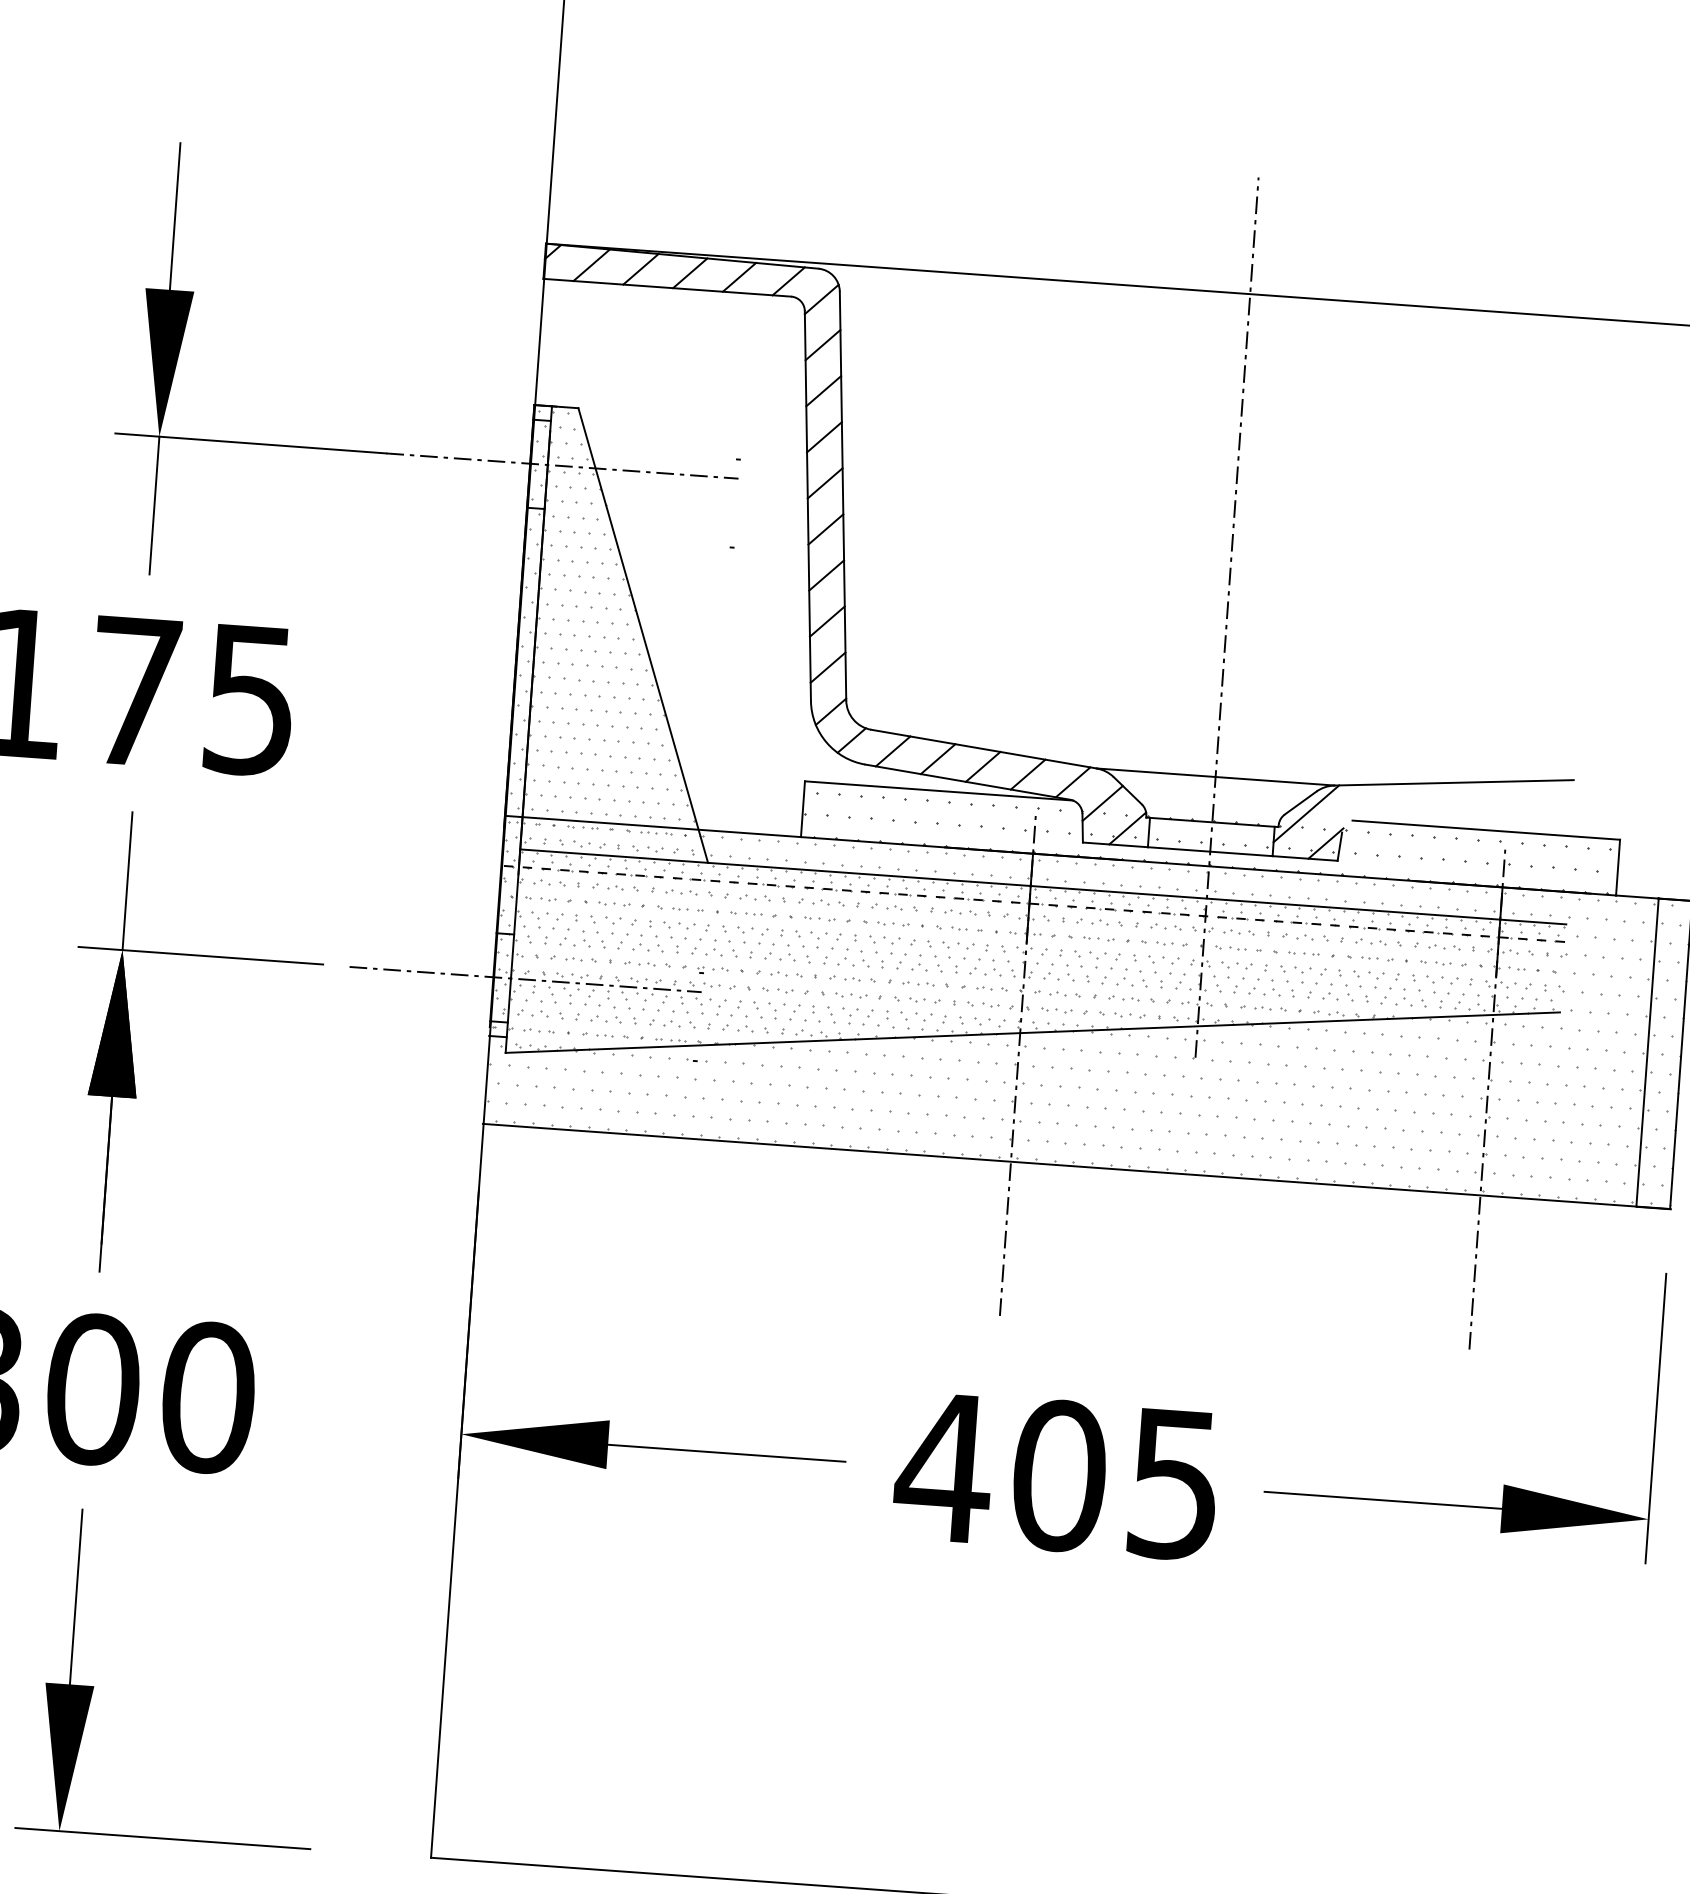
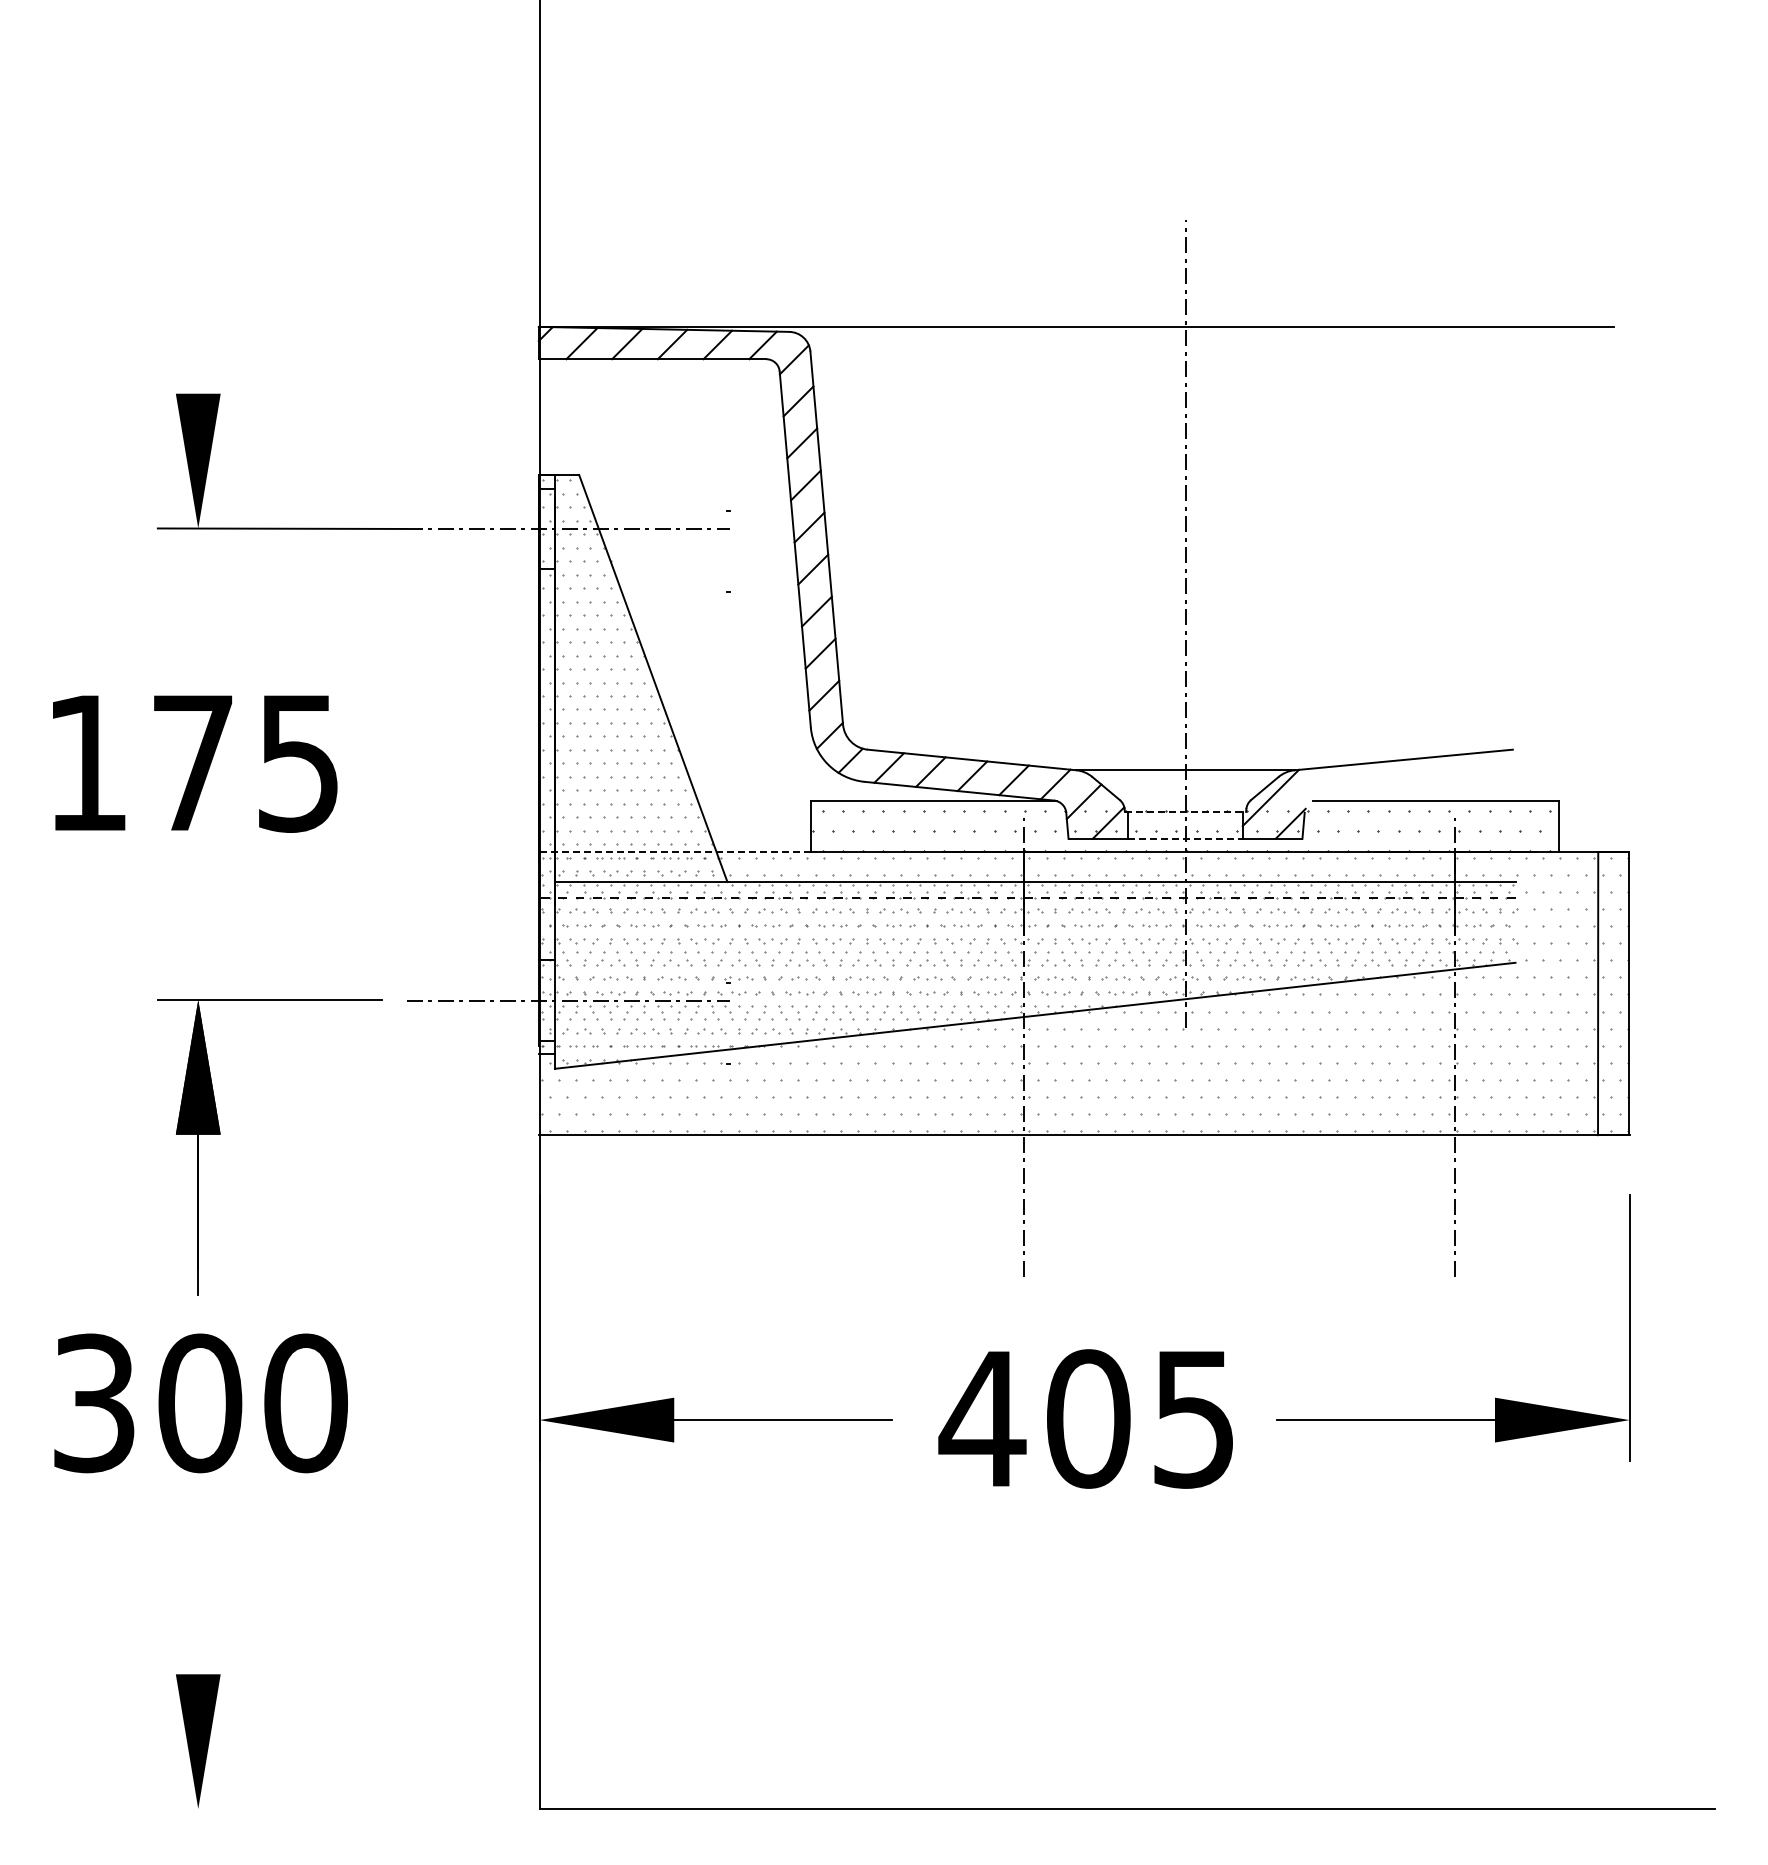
line: (175, 216) -> (198, 326), removed
line: (154, 505) -> (198, 591), removed
line: (1212, 821) -> (1185, 811), solid -> dashed
line: (652, 826) -> (674, 852), solid -> dashed
line: (1210, 851) -> (1185, 838), solid -> dashed
line: (127, 880) -> (198, 936), removed
line: (76, 1596) -> (198, 1593), removed
line: (162, 1839) -> (292, 1809), removed

